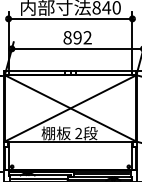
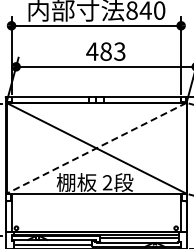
text: (77, 37) -> (105, 51), 892 -> 483
line: (70, 108) -> (96, 148), solid -> dashed

